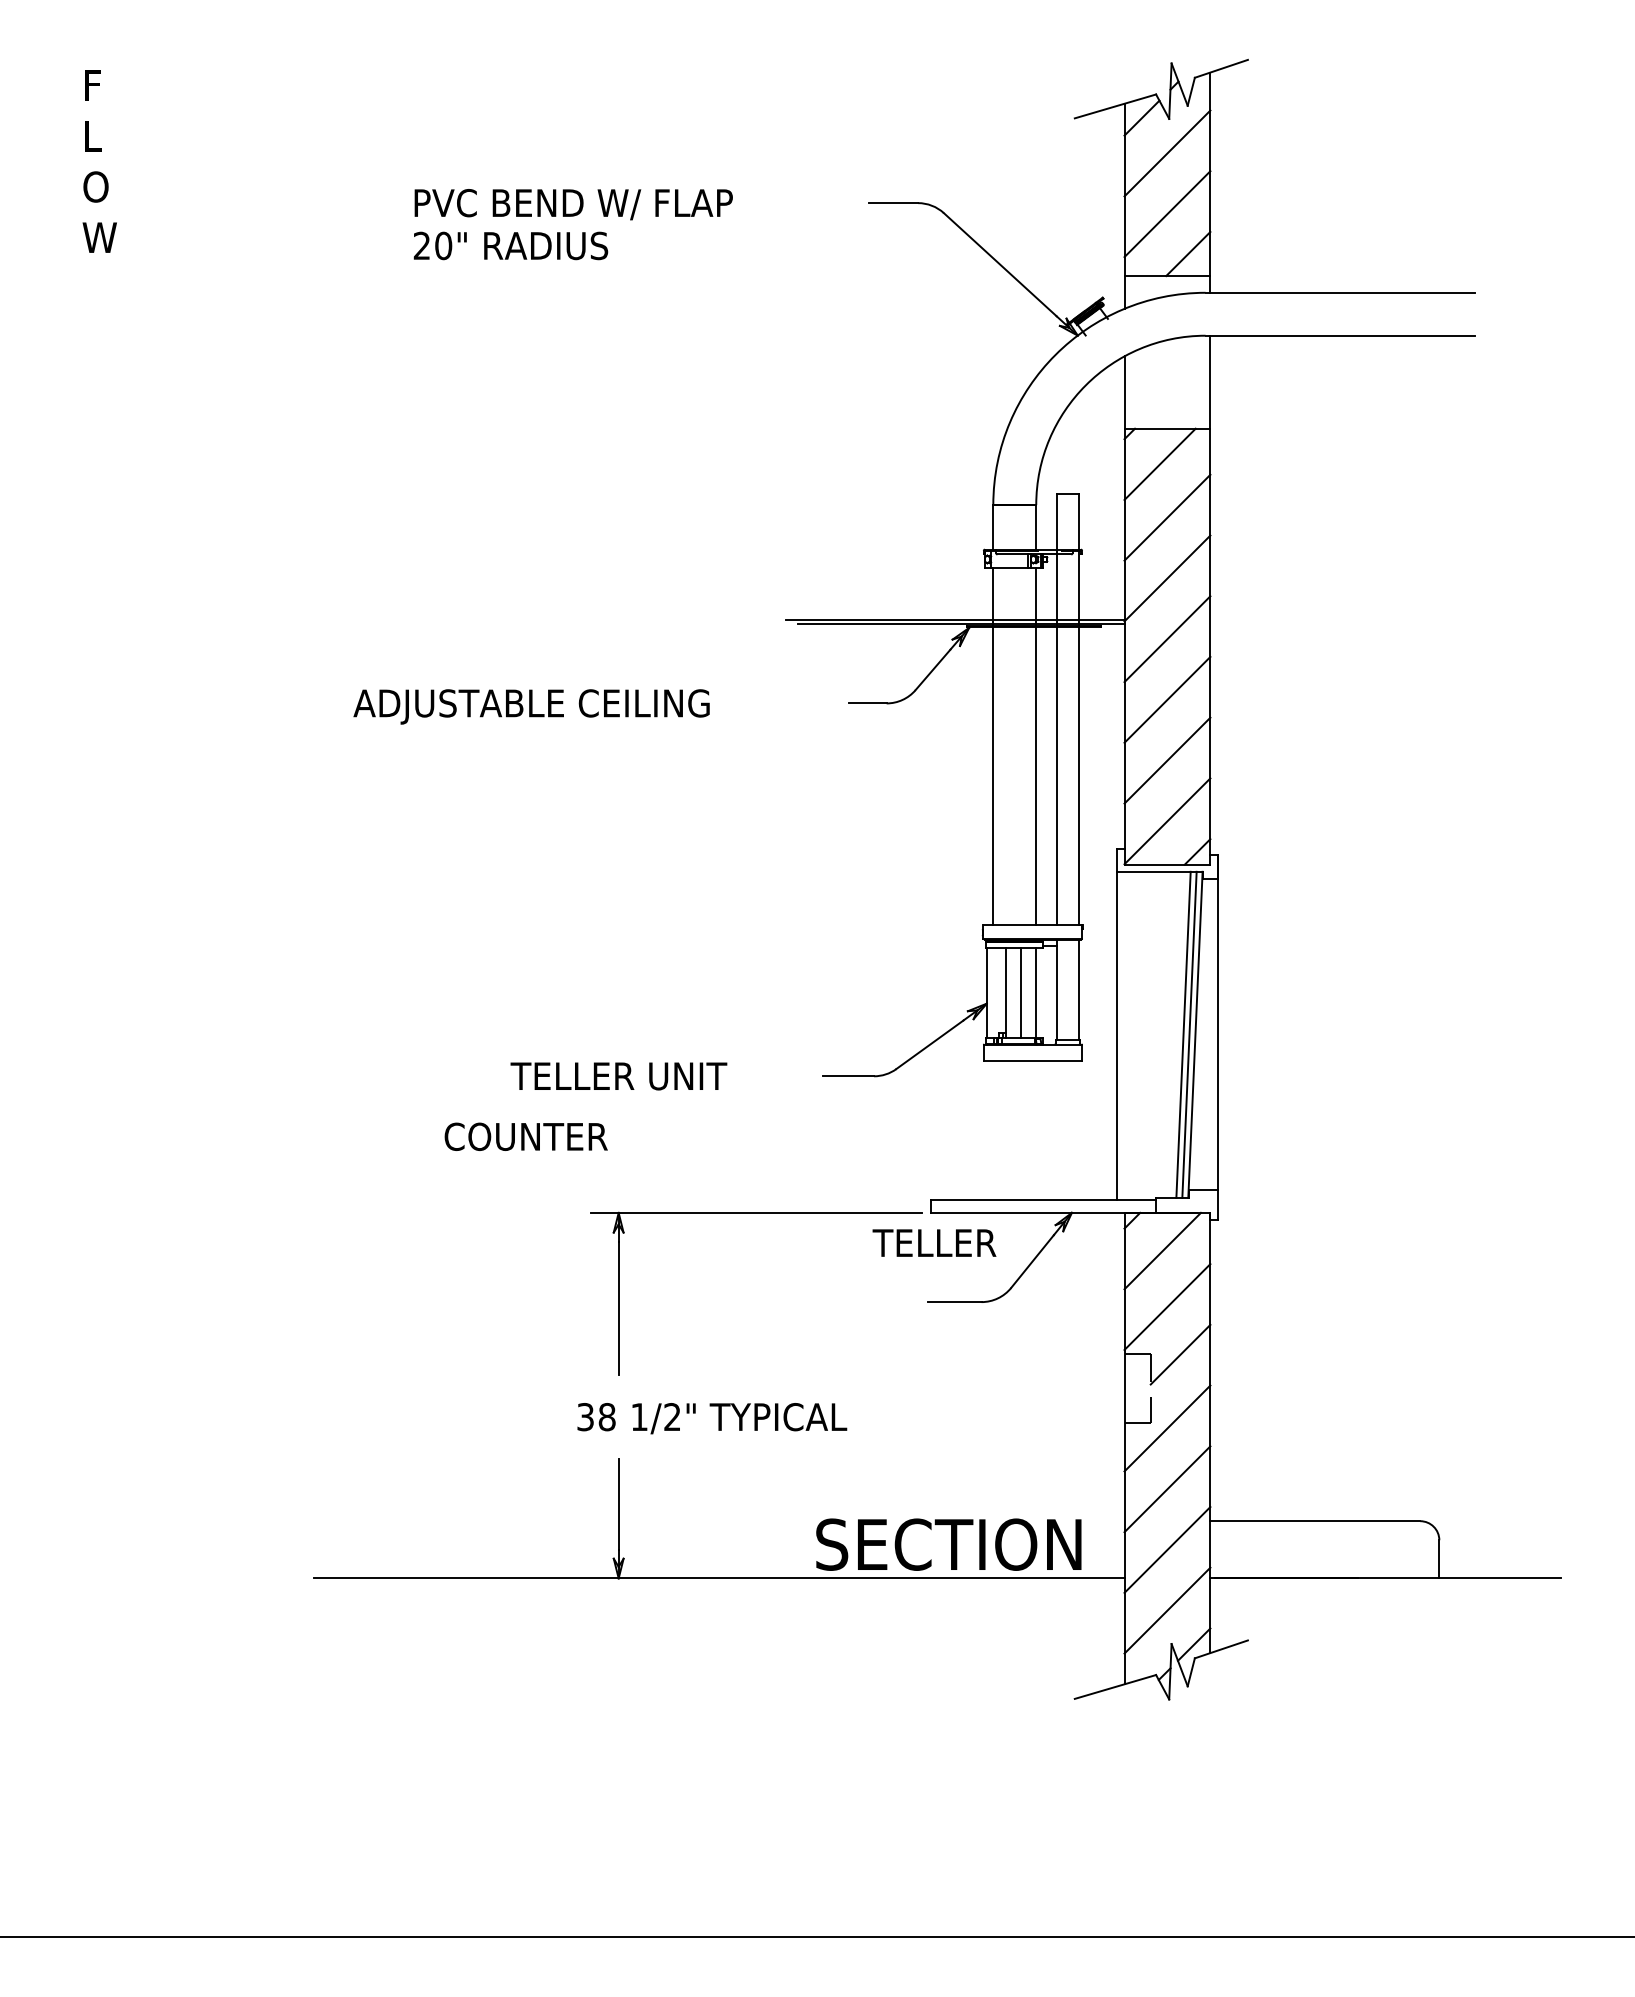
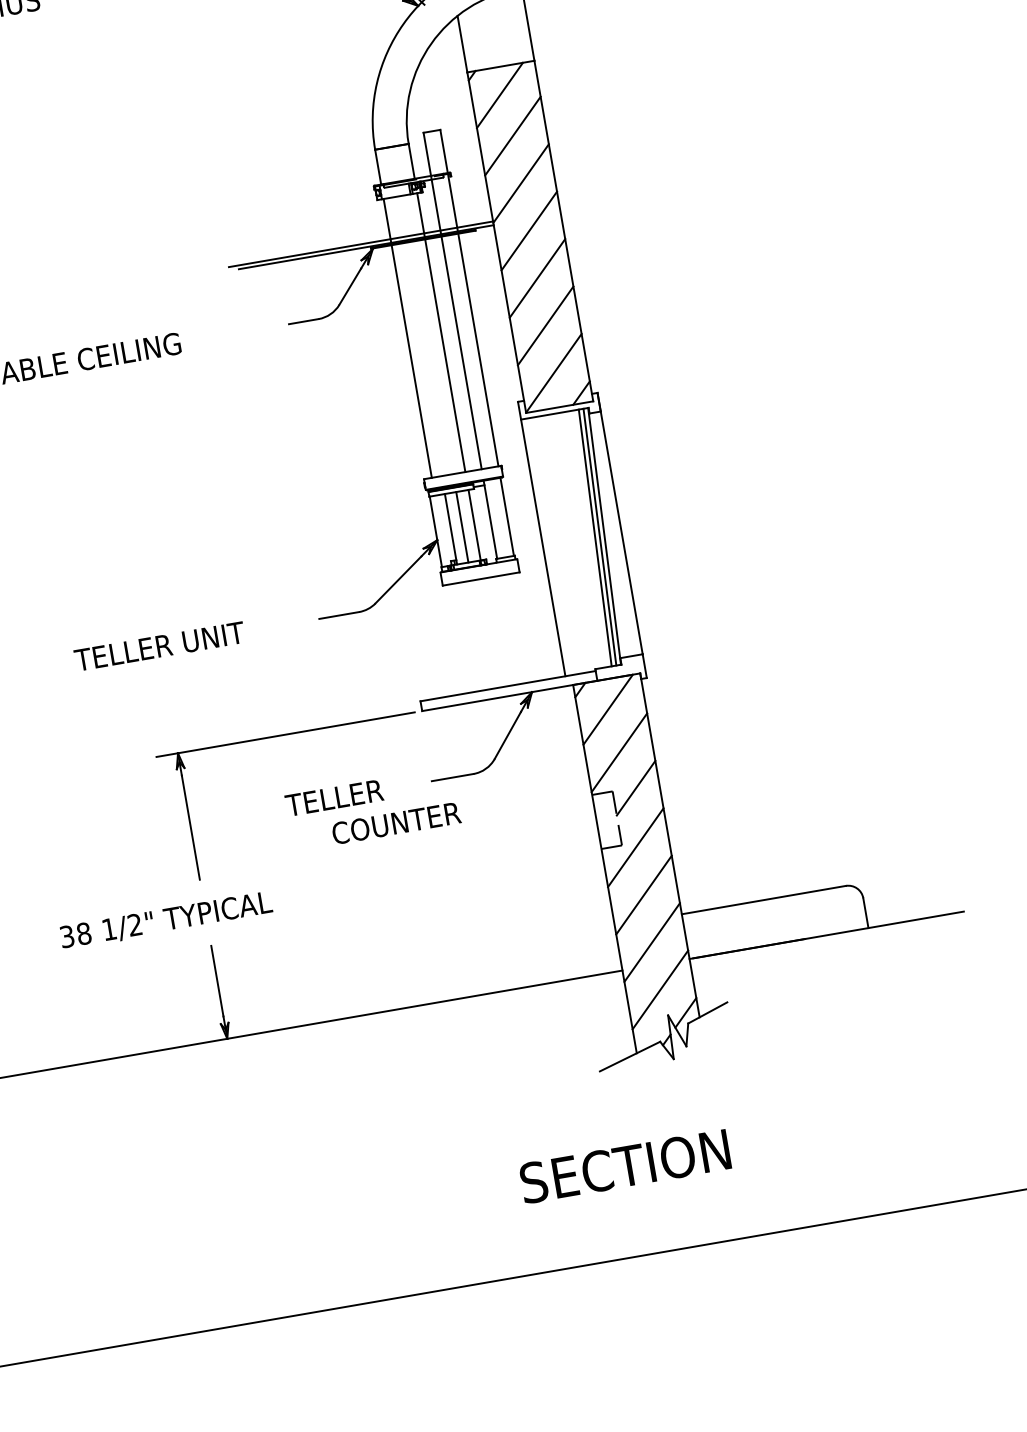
text: (525, 1136) -> (395, 823), moved
text: (934, 1242) -> (334, 797), moved
text: (712, 1418) -> (166, 920), moved
text: (948, 1544) -> (624, 1166), moved

